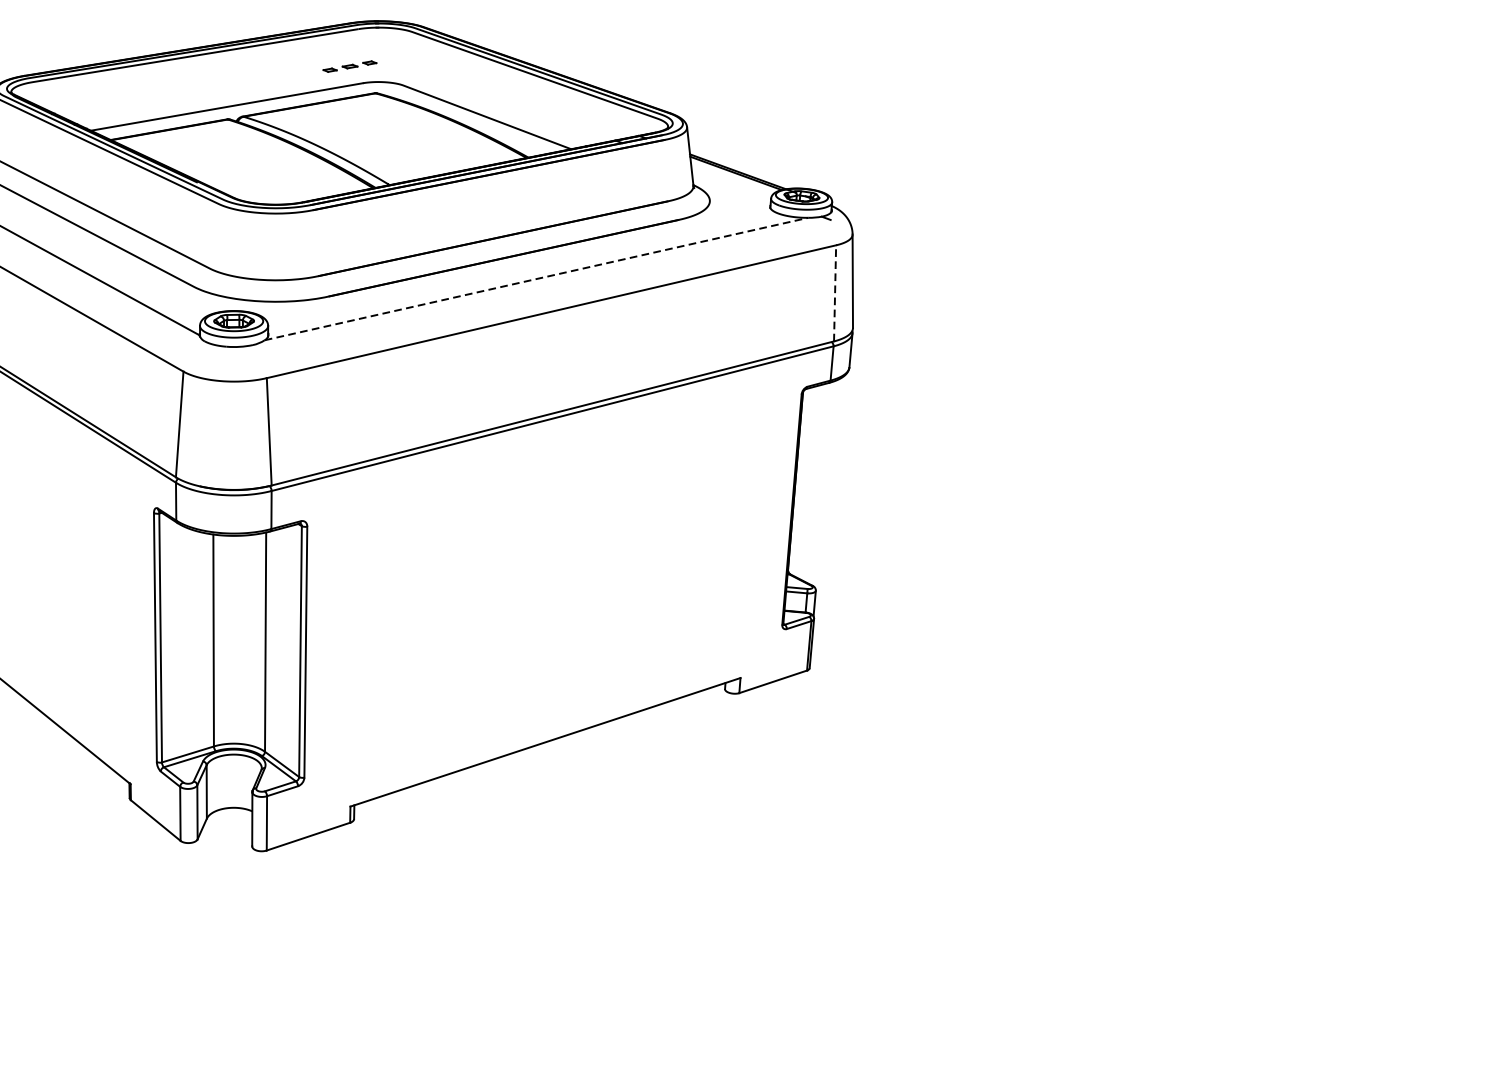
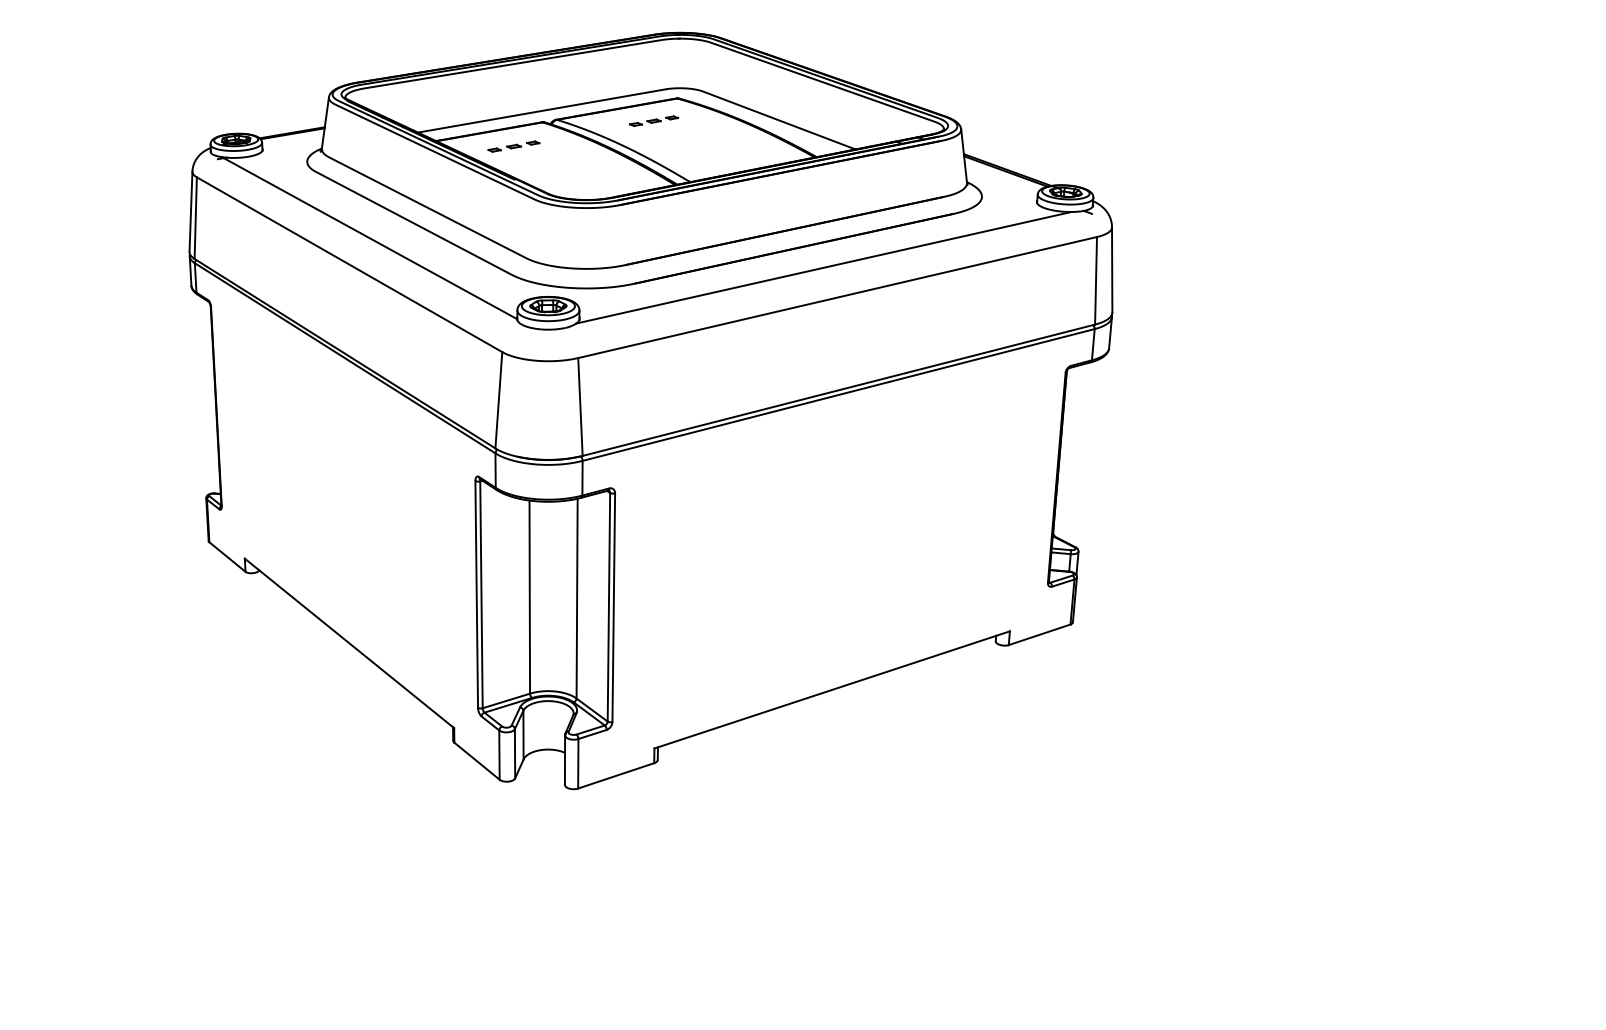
part: (349, 65) -> (653, 120), moved
part: (195, 145) -> (513, 146), added
line: (537, 278) -> (824, 267), dashed -> solid
line: (835, 293) -> (1096, 280), dashed -> solid

